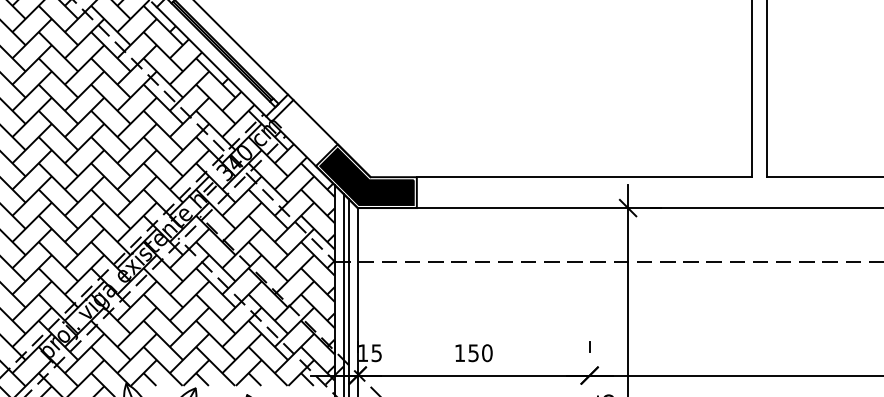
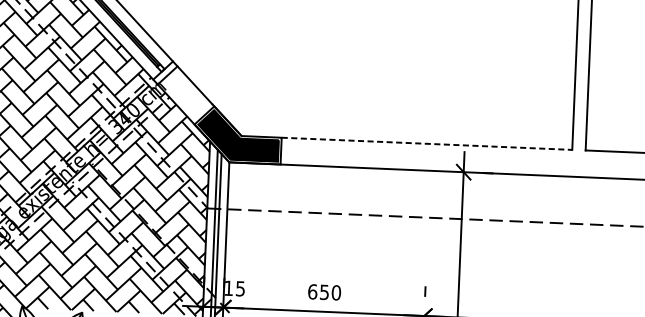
line: (584, 177) -> (427, 144), solid -> dashed
text: (459, 353) -> (312, 292), 150 -> 650

